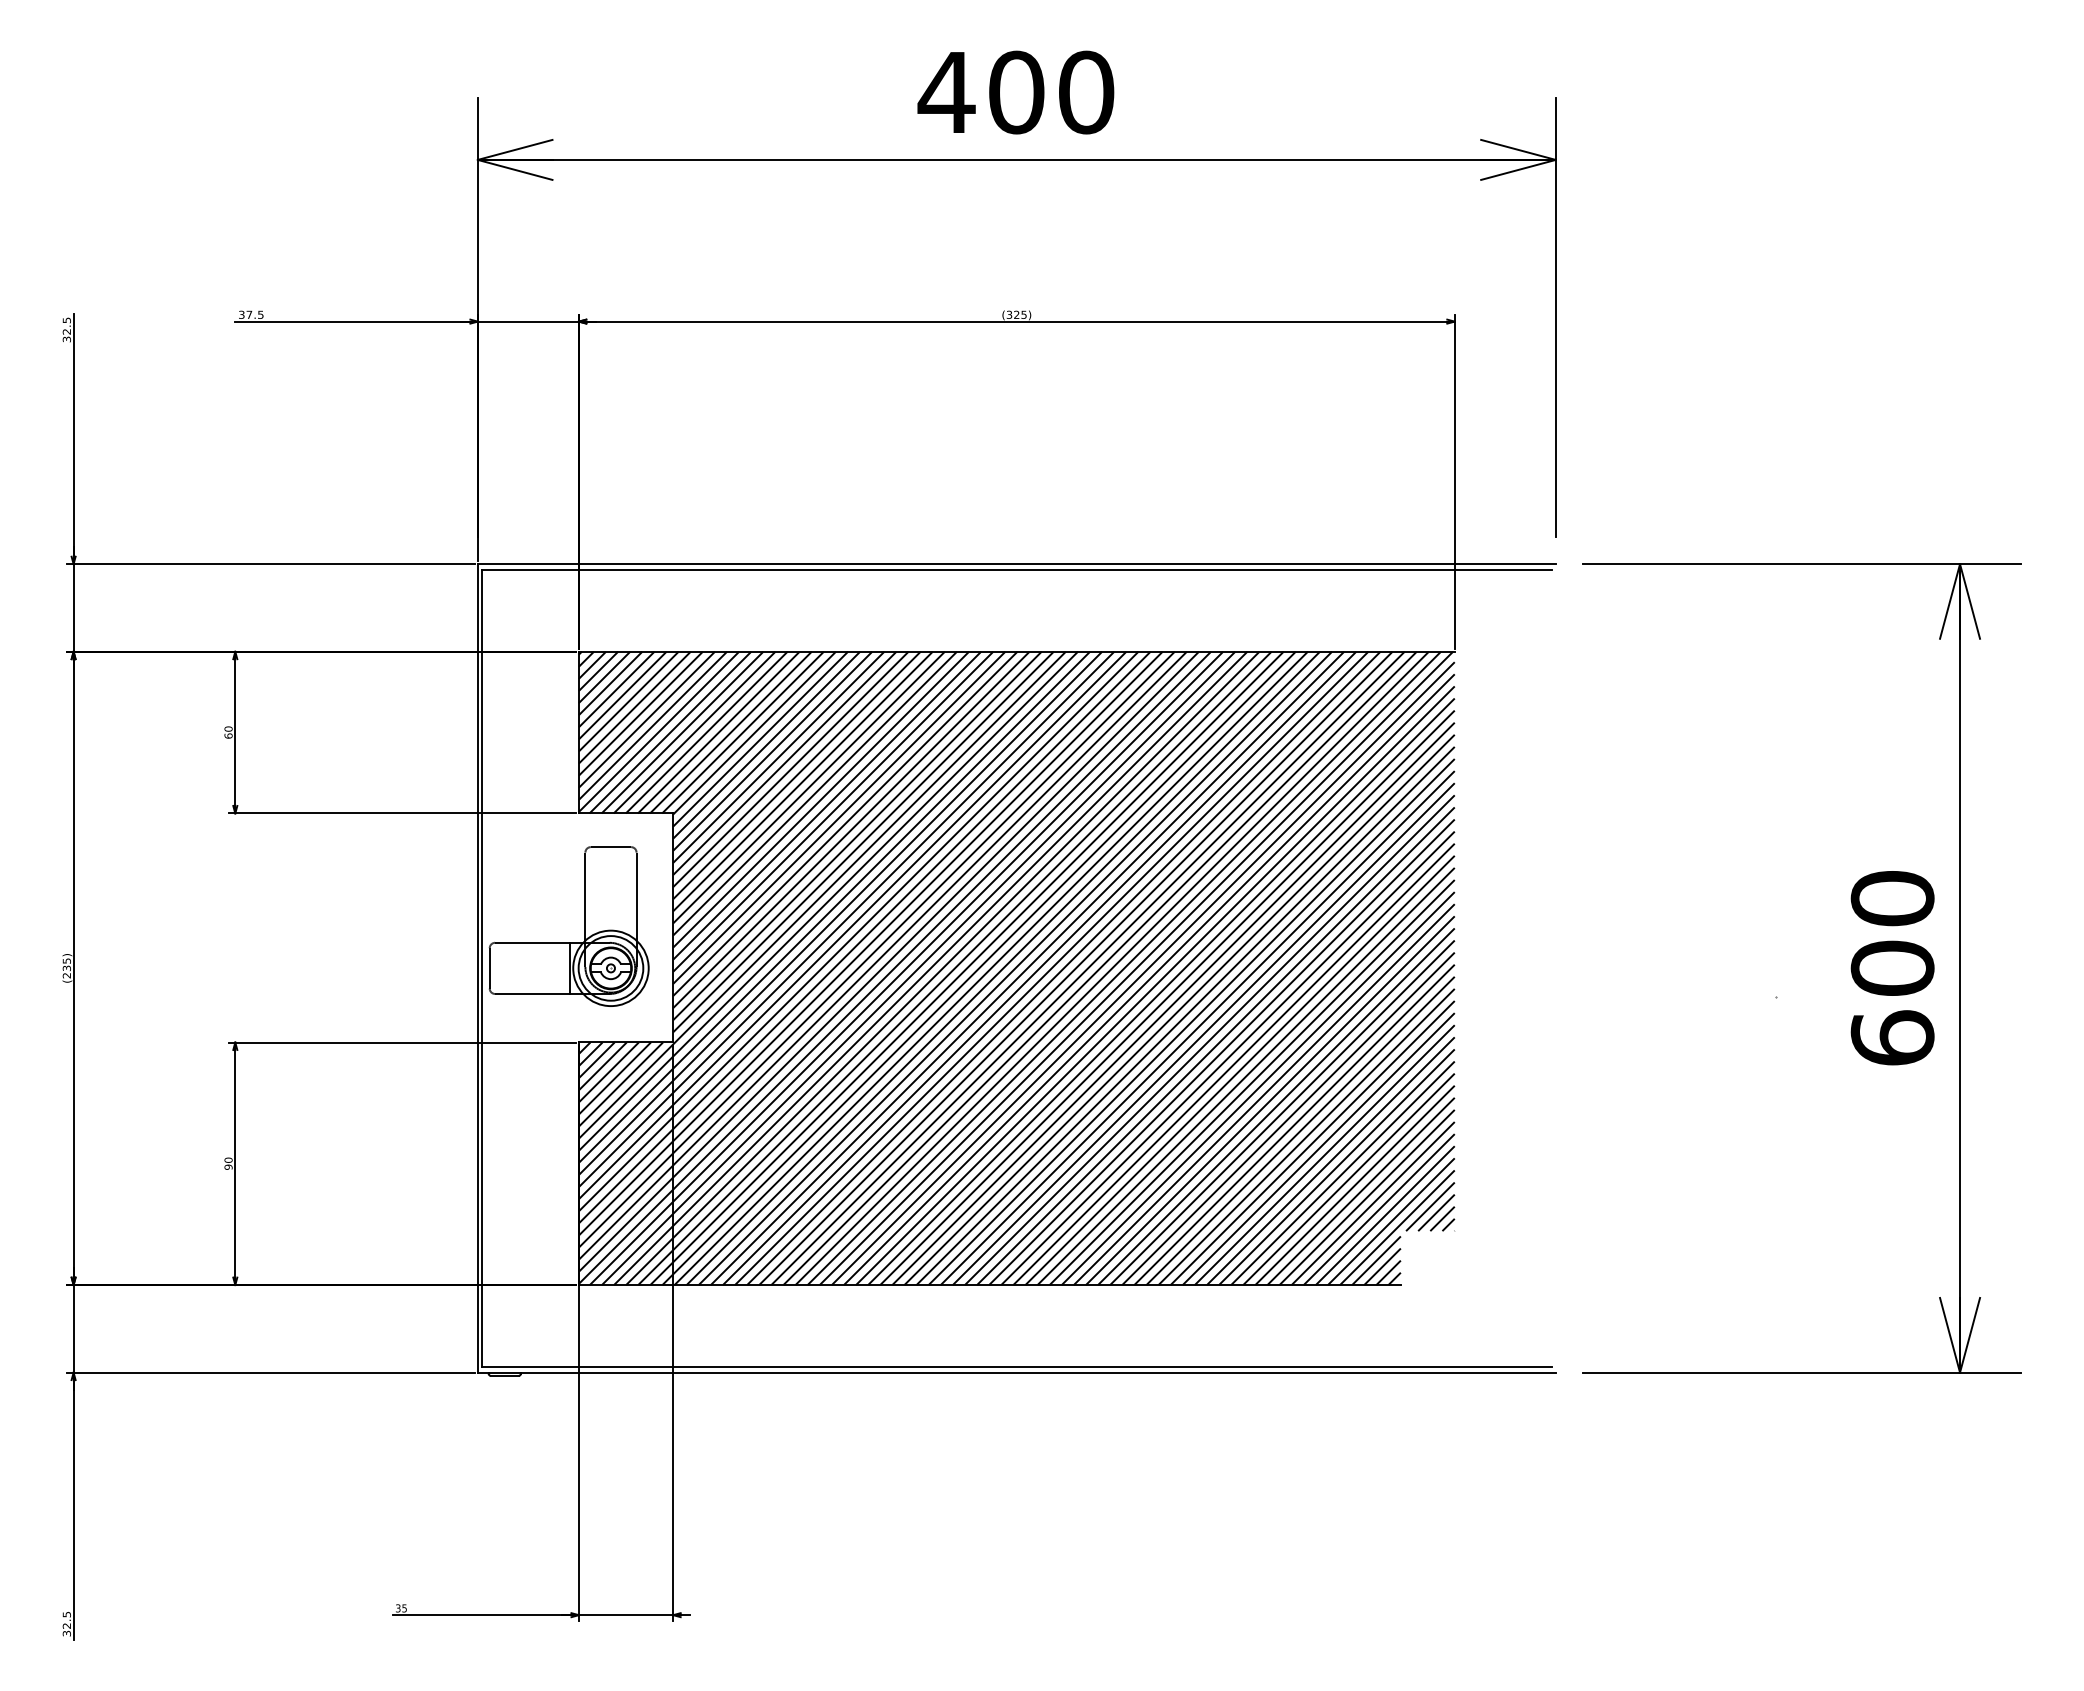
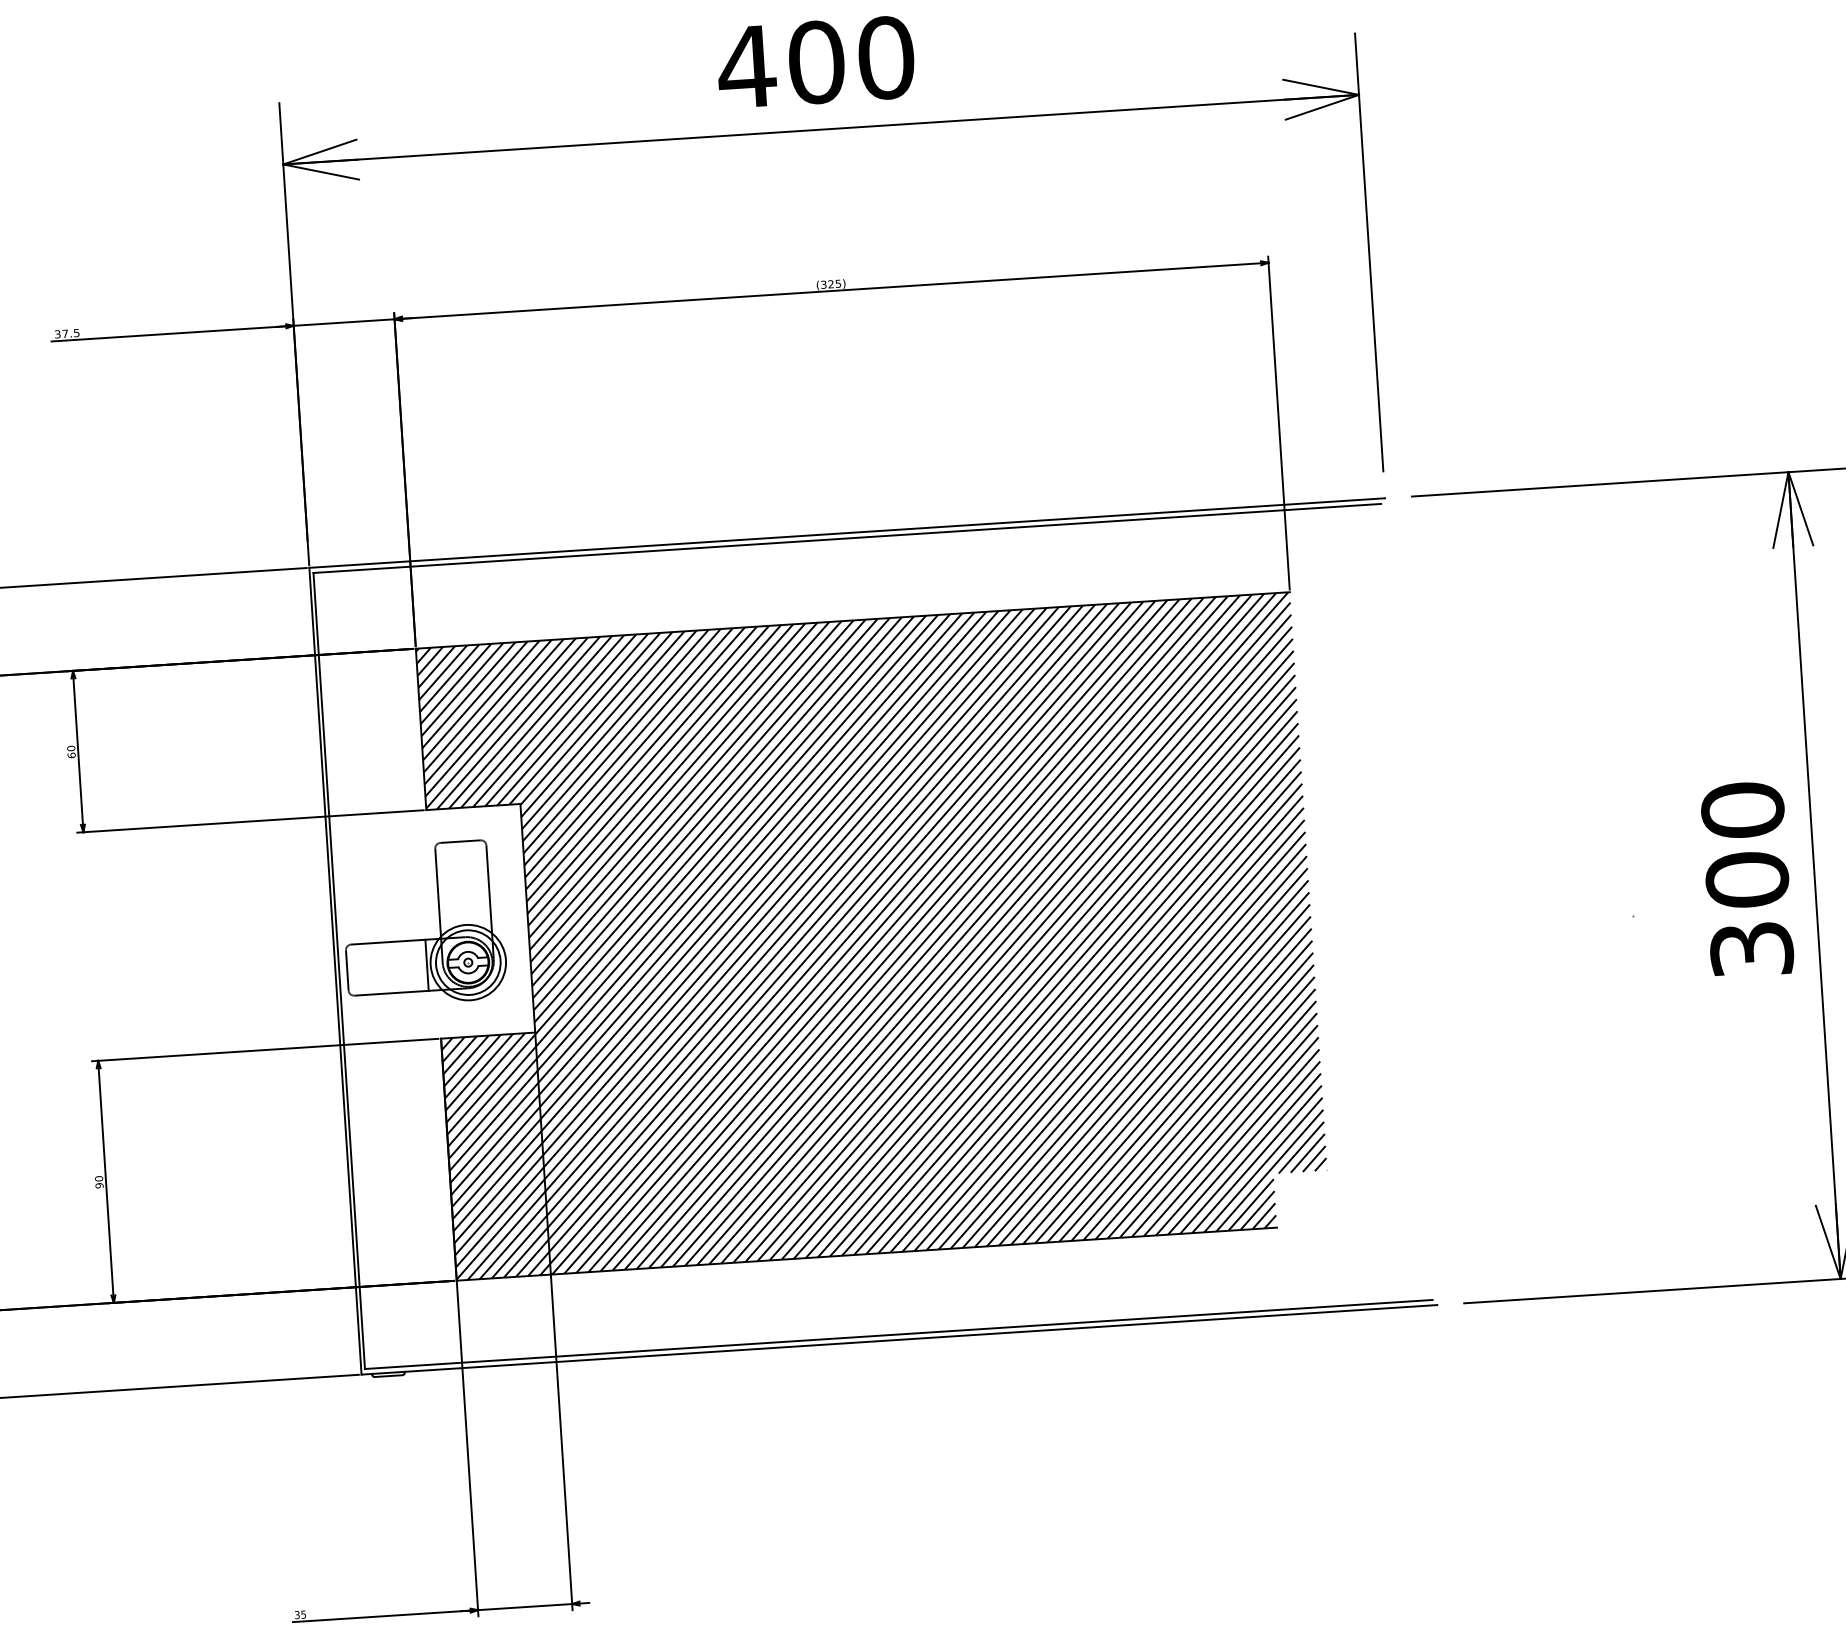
text: (1892, 1037) -> (1751, 948), 600 -> 300

